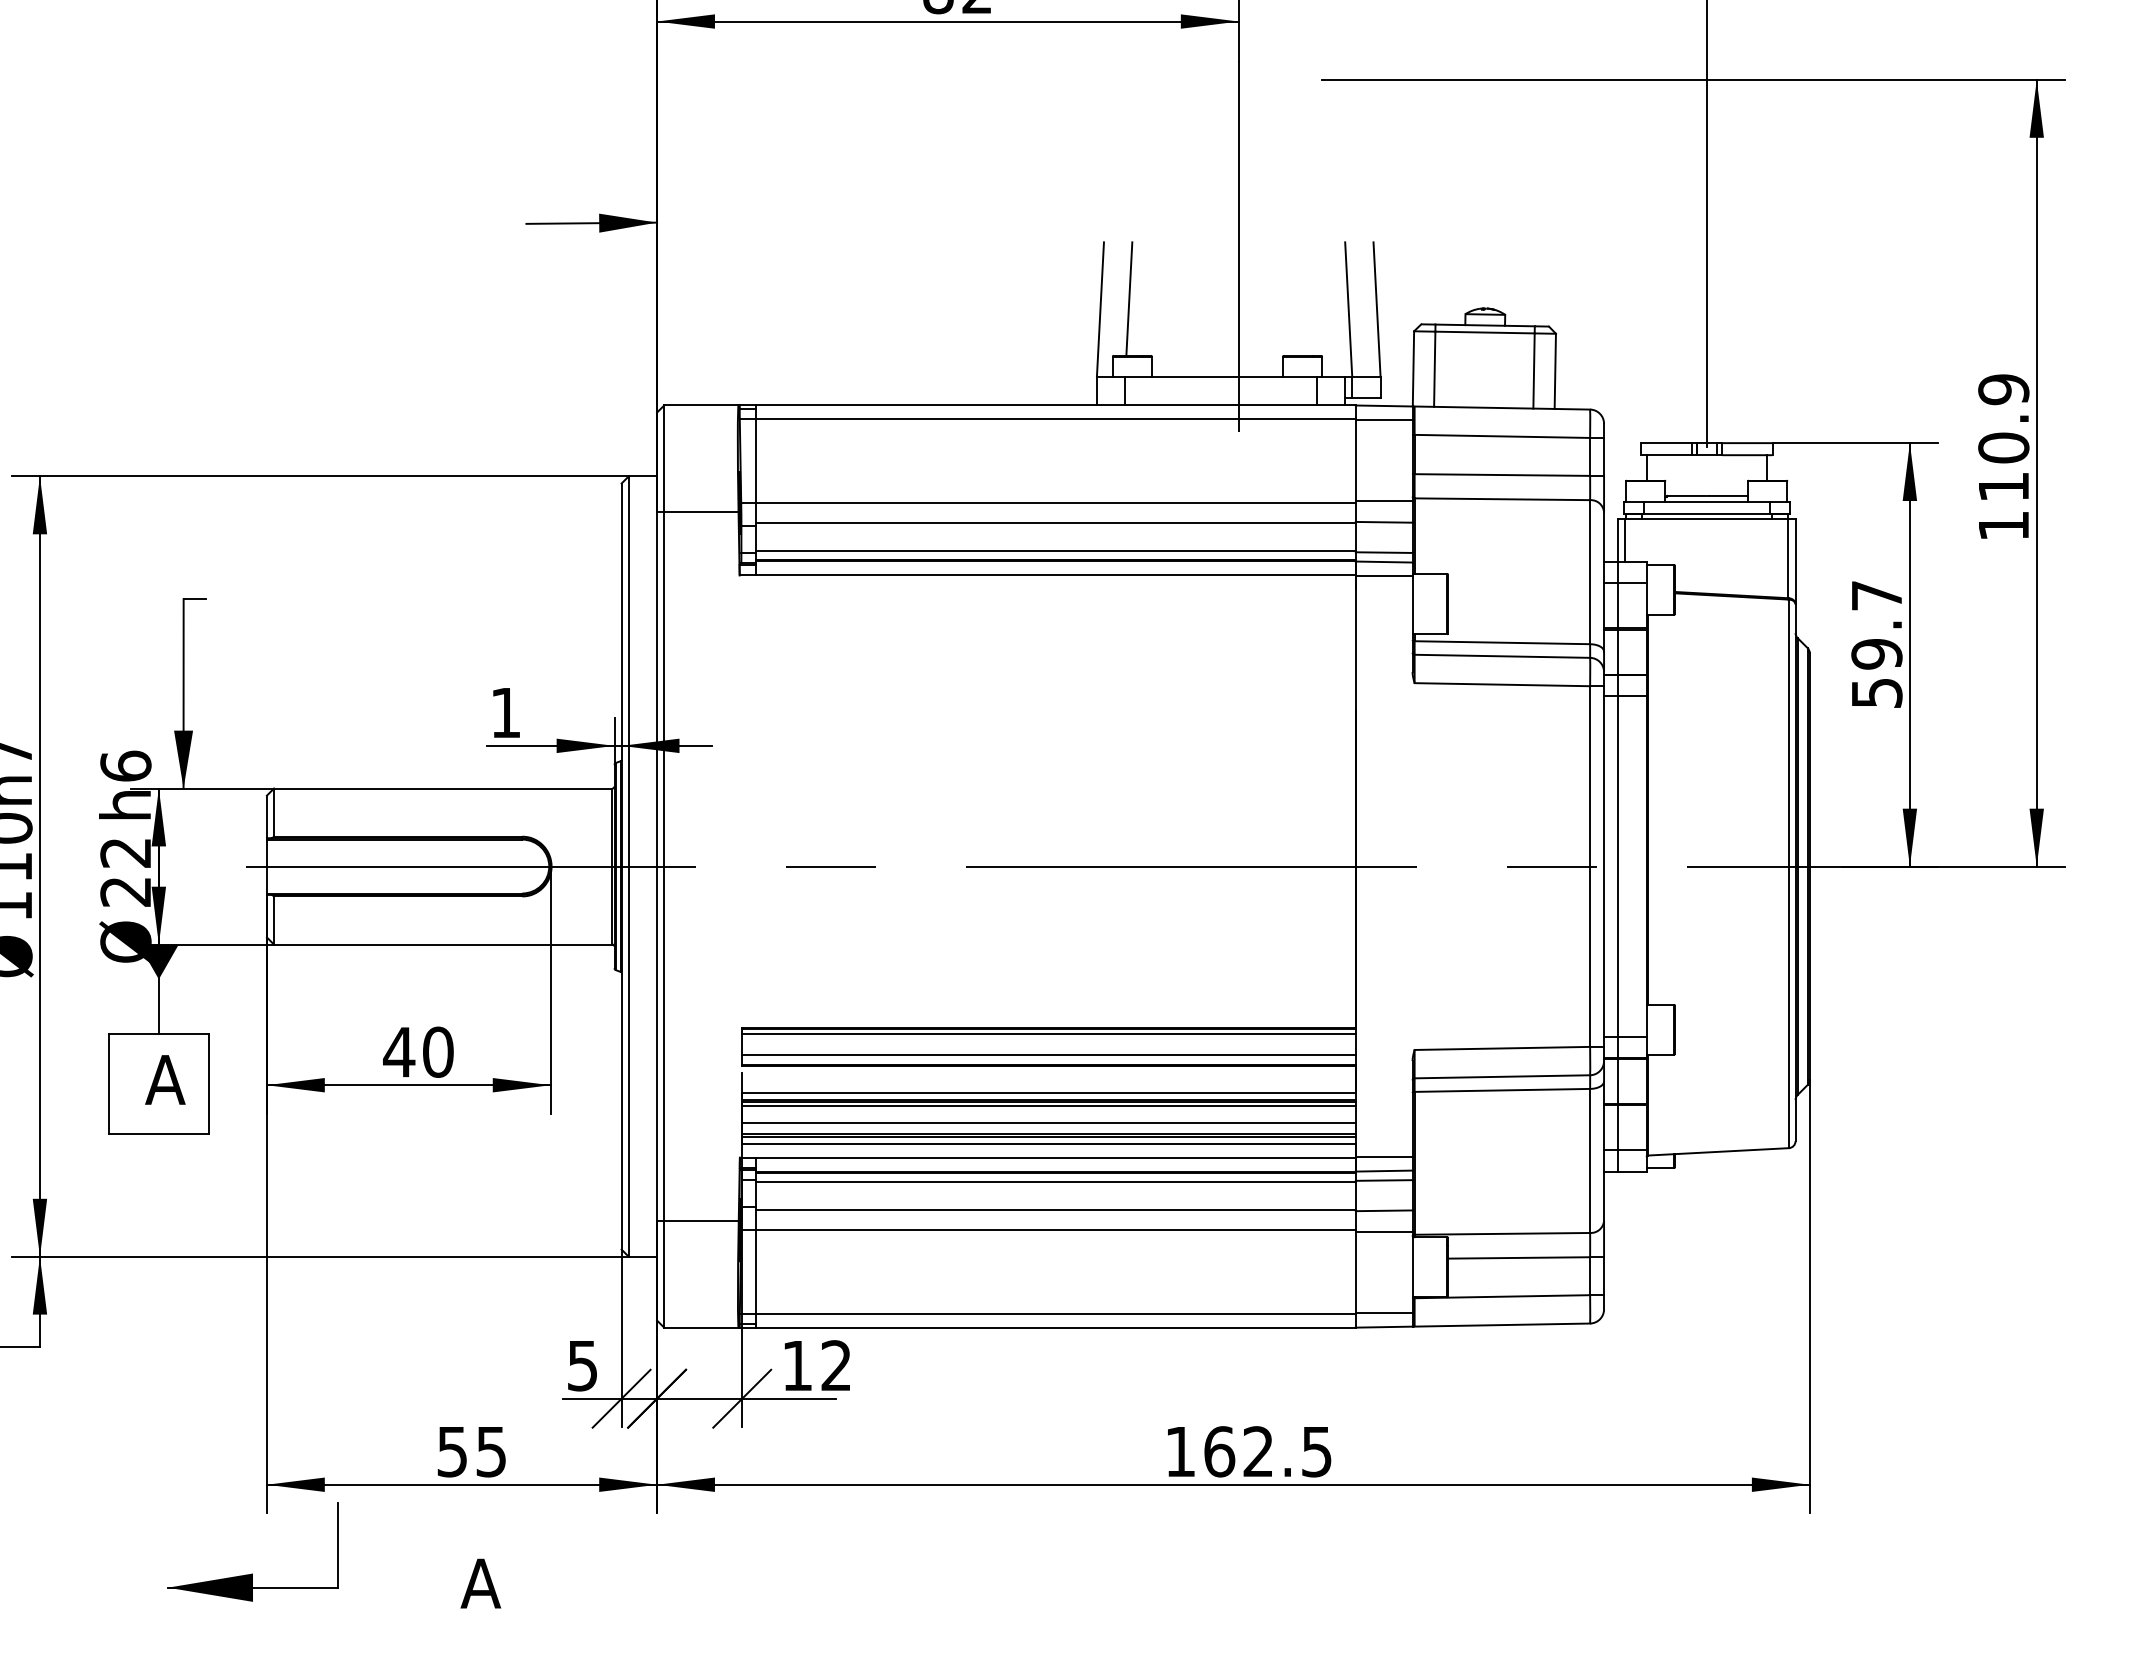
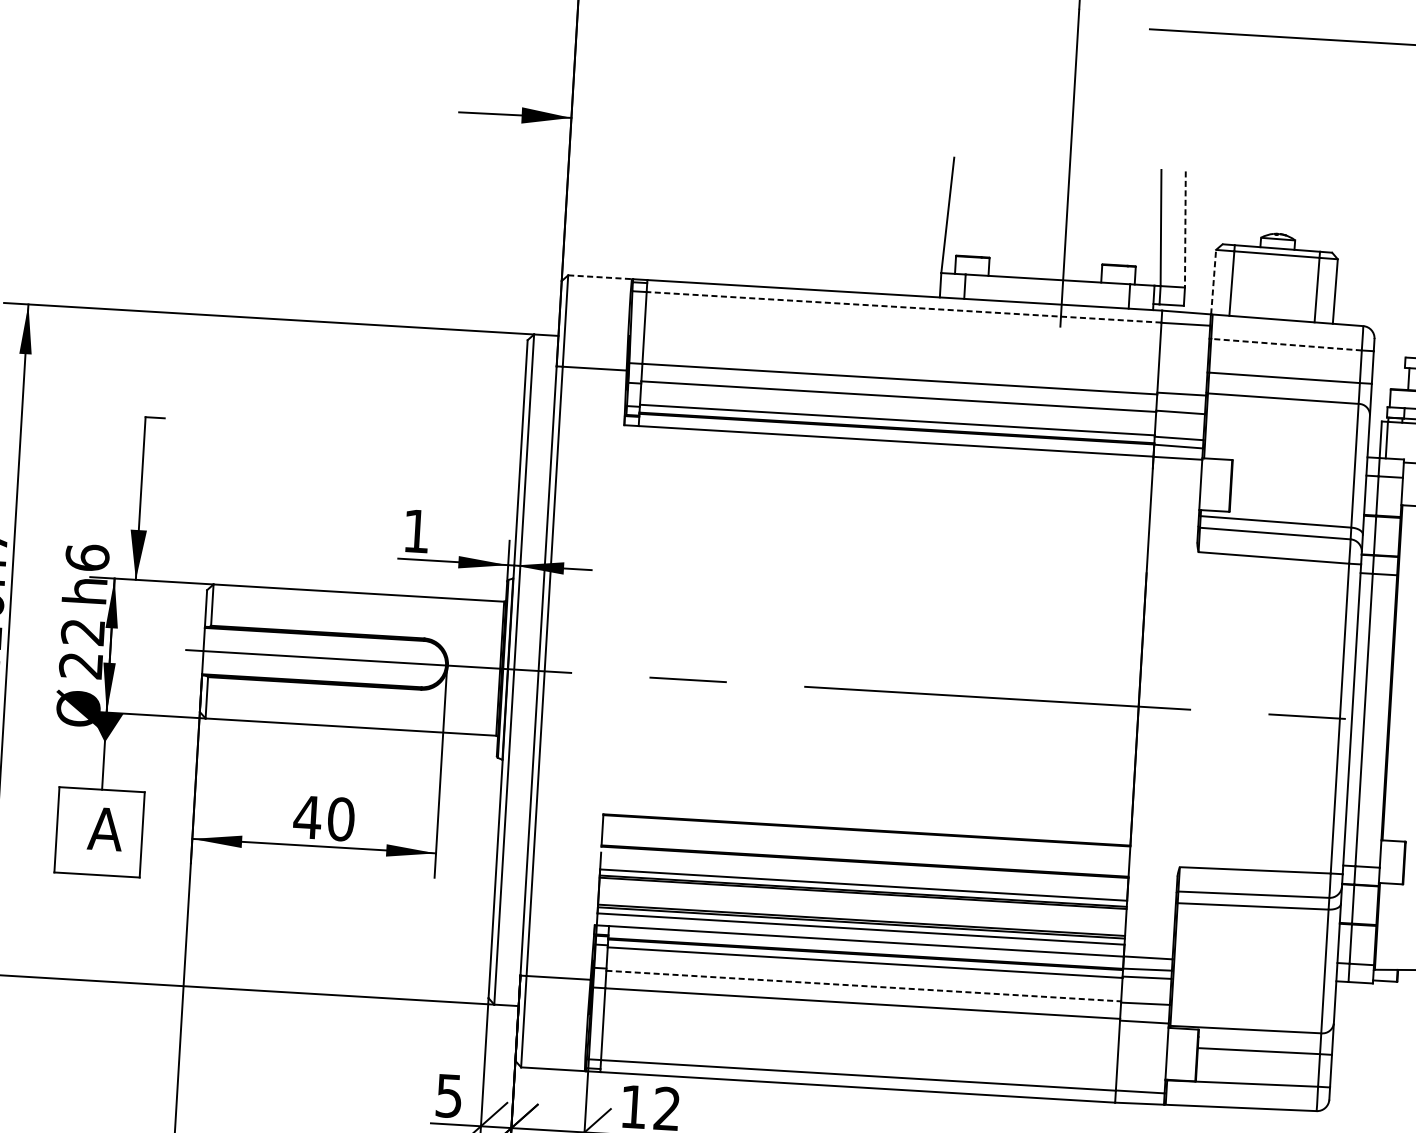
line: (1129, 298) -> (973, 207), removed
line: (1377, 310) -> (1185, 230), solid -> dashed
line: (1413, 368) -> (1213, 281), solid -> dashed
line: (701, 405) -> (600, 277), solid -> dashed
line: (1056, 419) -> (904, 307), solid -> dashed
line: (1502, 436) -> (1286, 344), solid -> dashed
line: (1048, 1033) -> (866, 834), removed
line: (1048, 1054) -> (865, 852), removed
line: (1048, 1105) -> (862, 896), removed
line: (1048, 1122) -> (861, 910), removed
line: (1056, 1209) -> (864, 985), solid -> dashed

